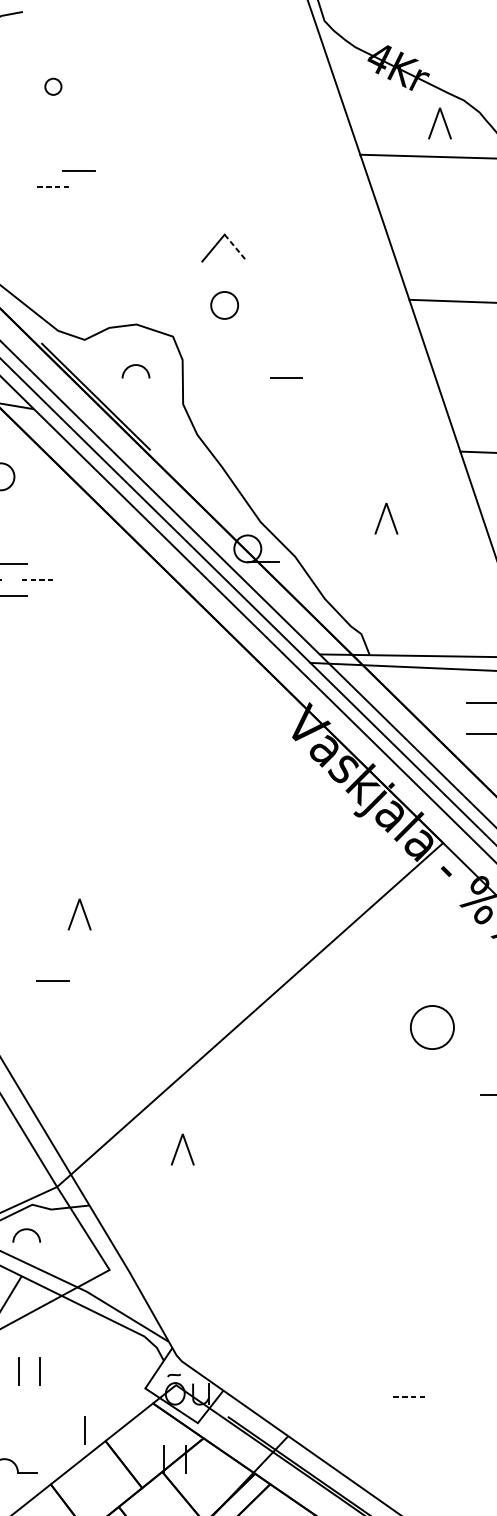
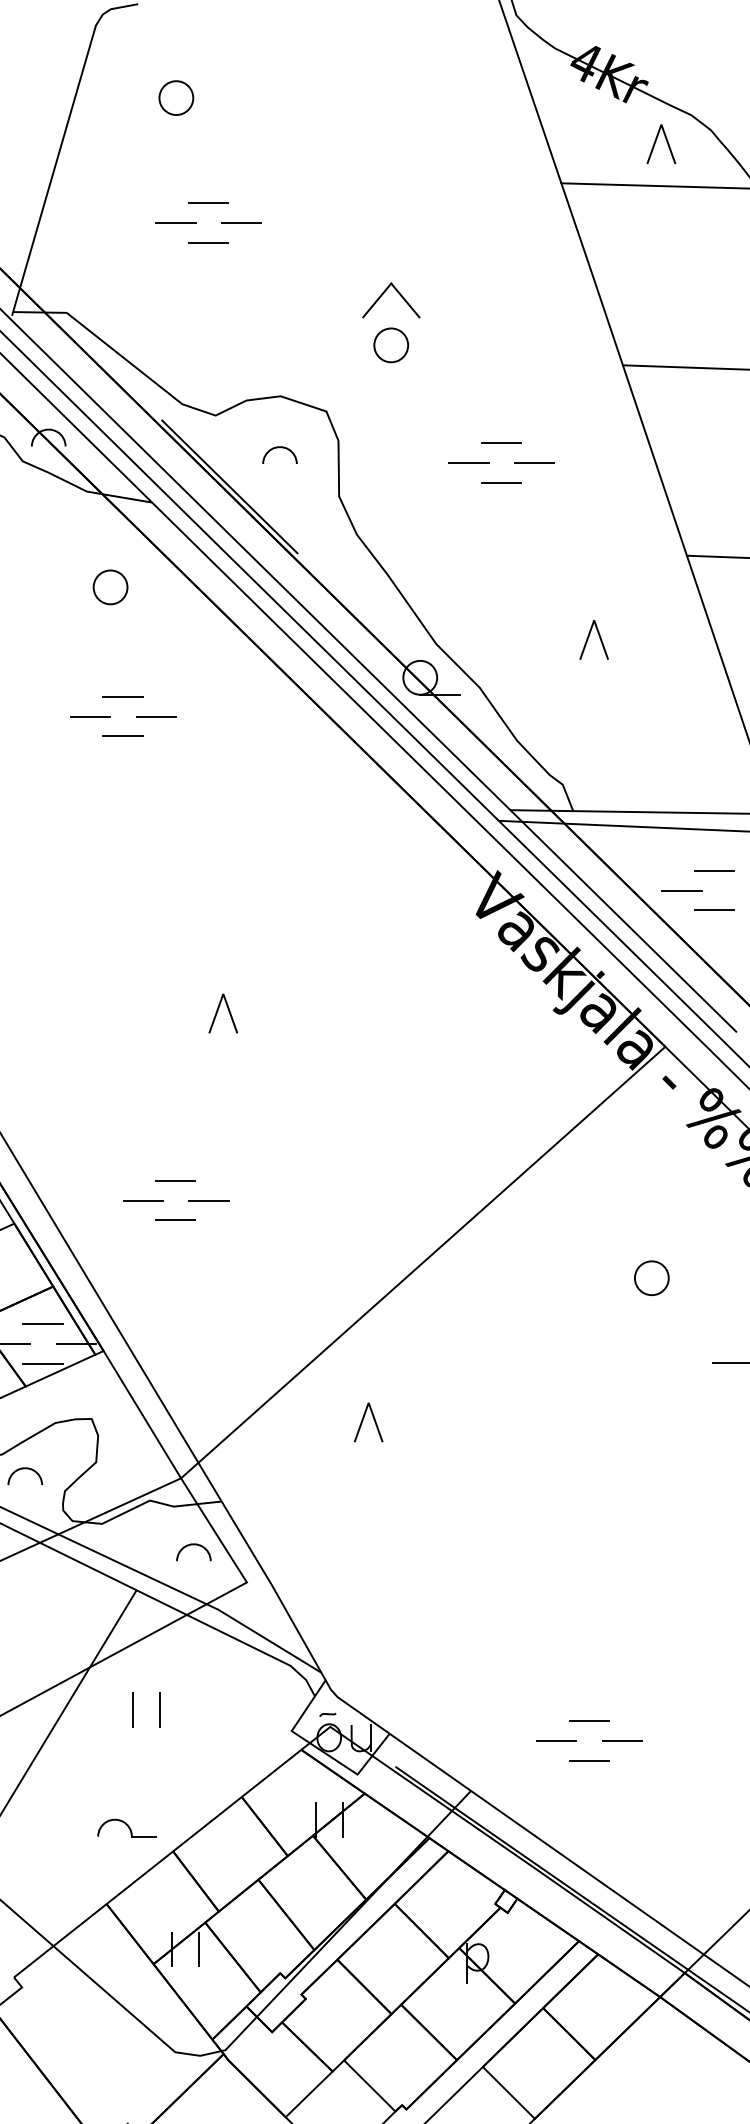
circle: (53, 87) -> (176, 98), size x1.67
line: (52, 186) -> (175, 223), dashed -> solid
line: (105, 186) -> (241, 223), added
line: (78, 201) -> (207, 242), added
line: (236, 248) -> (405, 300), dashed -> solid
circle: (224, 305) -> (390, 345), moved
line: (312, 362) -> (501, 443), added
line: (338, 377) -> (534, 462), added
line: (312, 393) -> (501, 482), added
line: (37, 579) -> (156, 716), dashed -> solid
line: (456, 718) -> (681, 890), added
line: (75, 912) -> (218, 1011), moved
line: (52, 950) -> (175, 1181), added
line: (27, 965) -> (143, 1200), added
line: (79, 965) -> (208, 1200), added
circle: (432, 1027) -> (651, 1278), size x0.62
line: (178, 1148) -> (363, 1420), moved
arc: (26, 1230) -> (193, 1545), moved
line: (381, 1380) -> (588, 1721), added
line: (356, 1396) -> (556, 1741), added
line: (409, 1396) -> (622, 1741), dashed -> solid
line: (381, 1411) -> (588, 1760), added
line: (84, 1429) -> (215, 1782), removed

